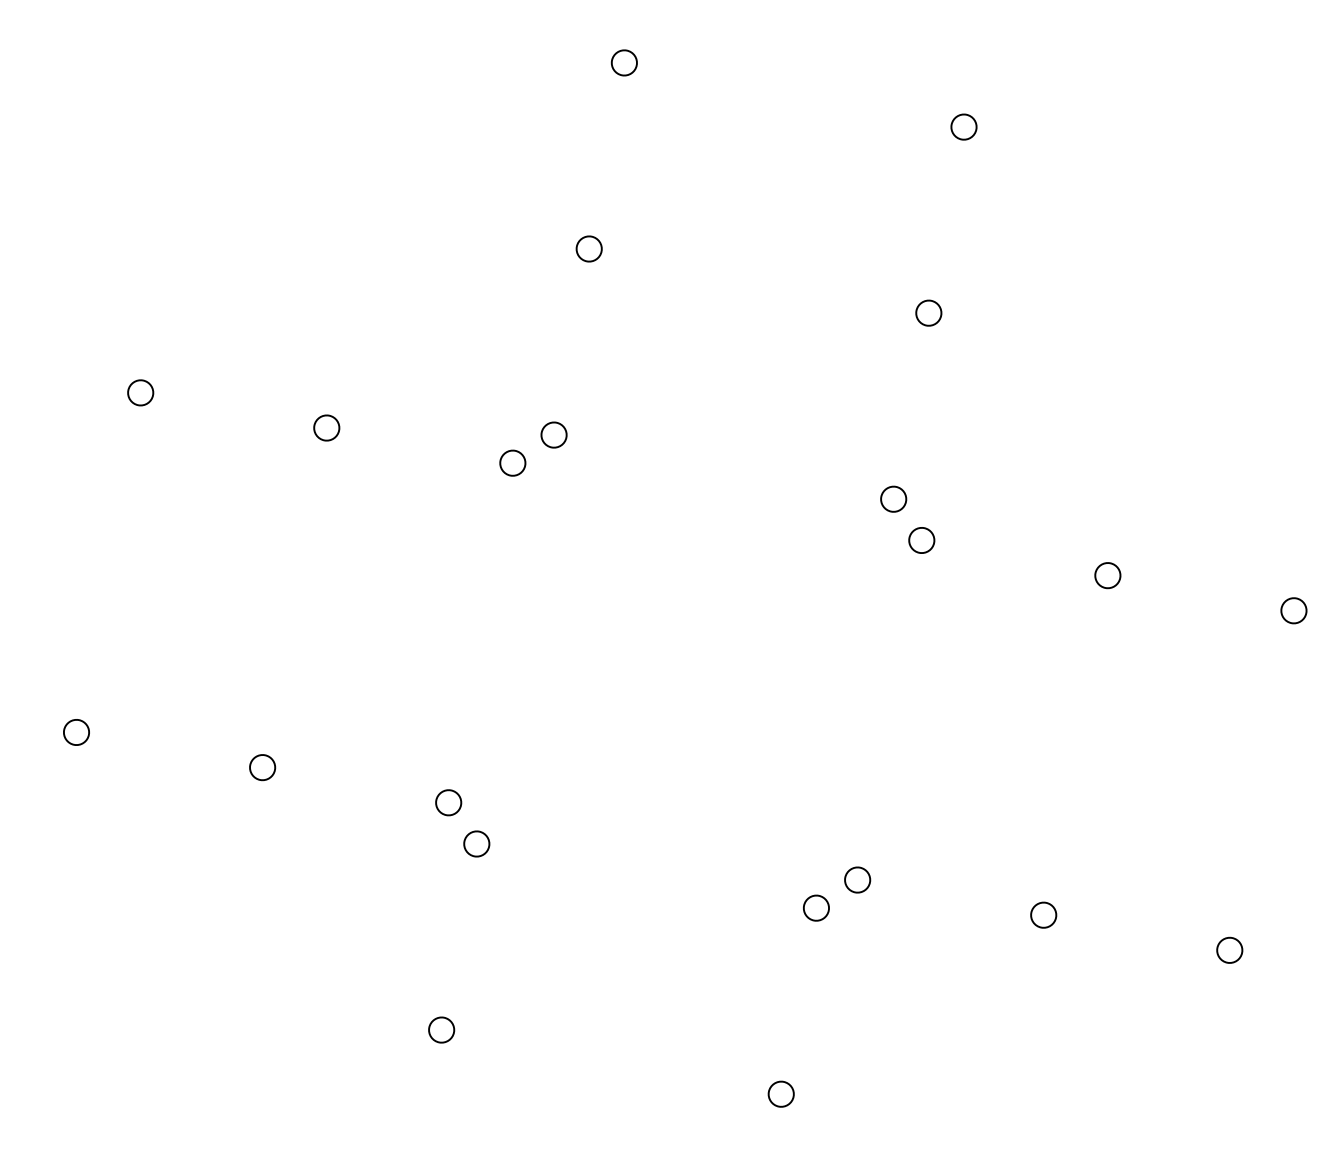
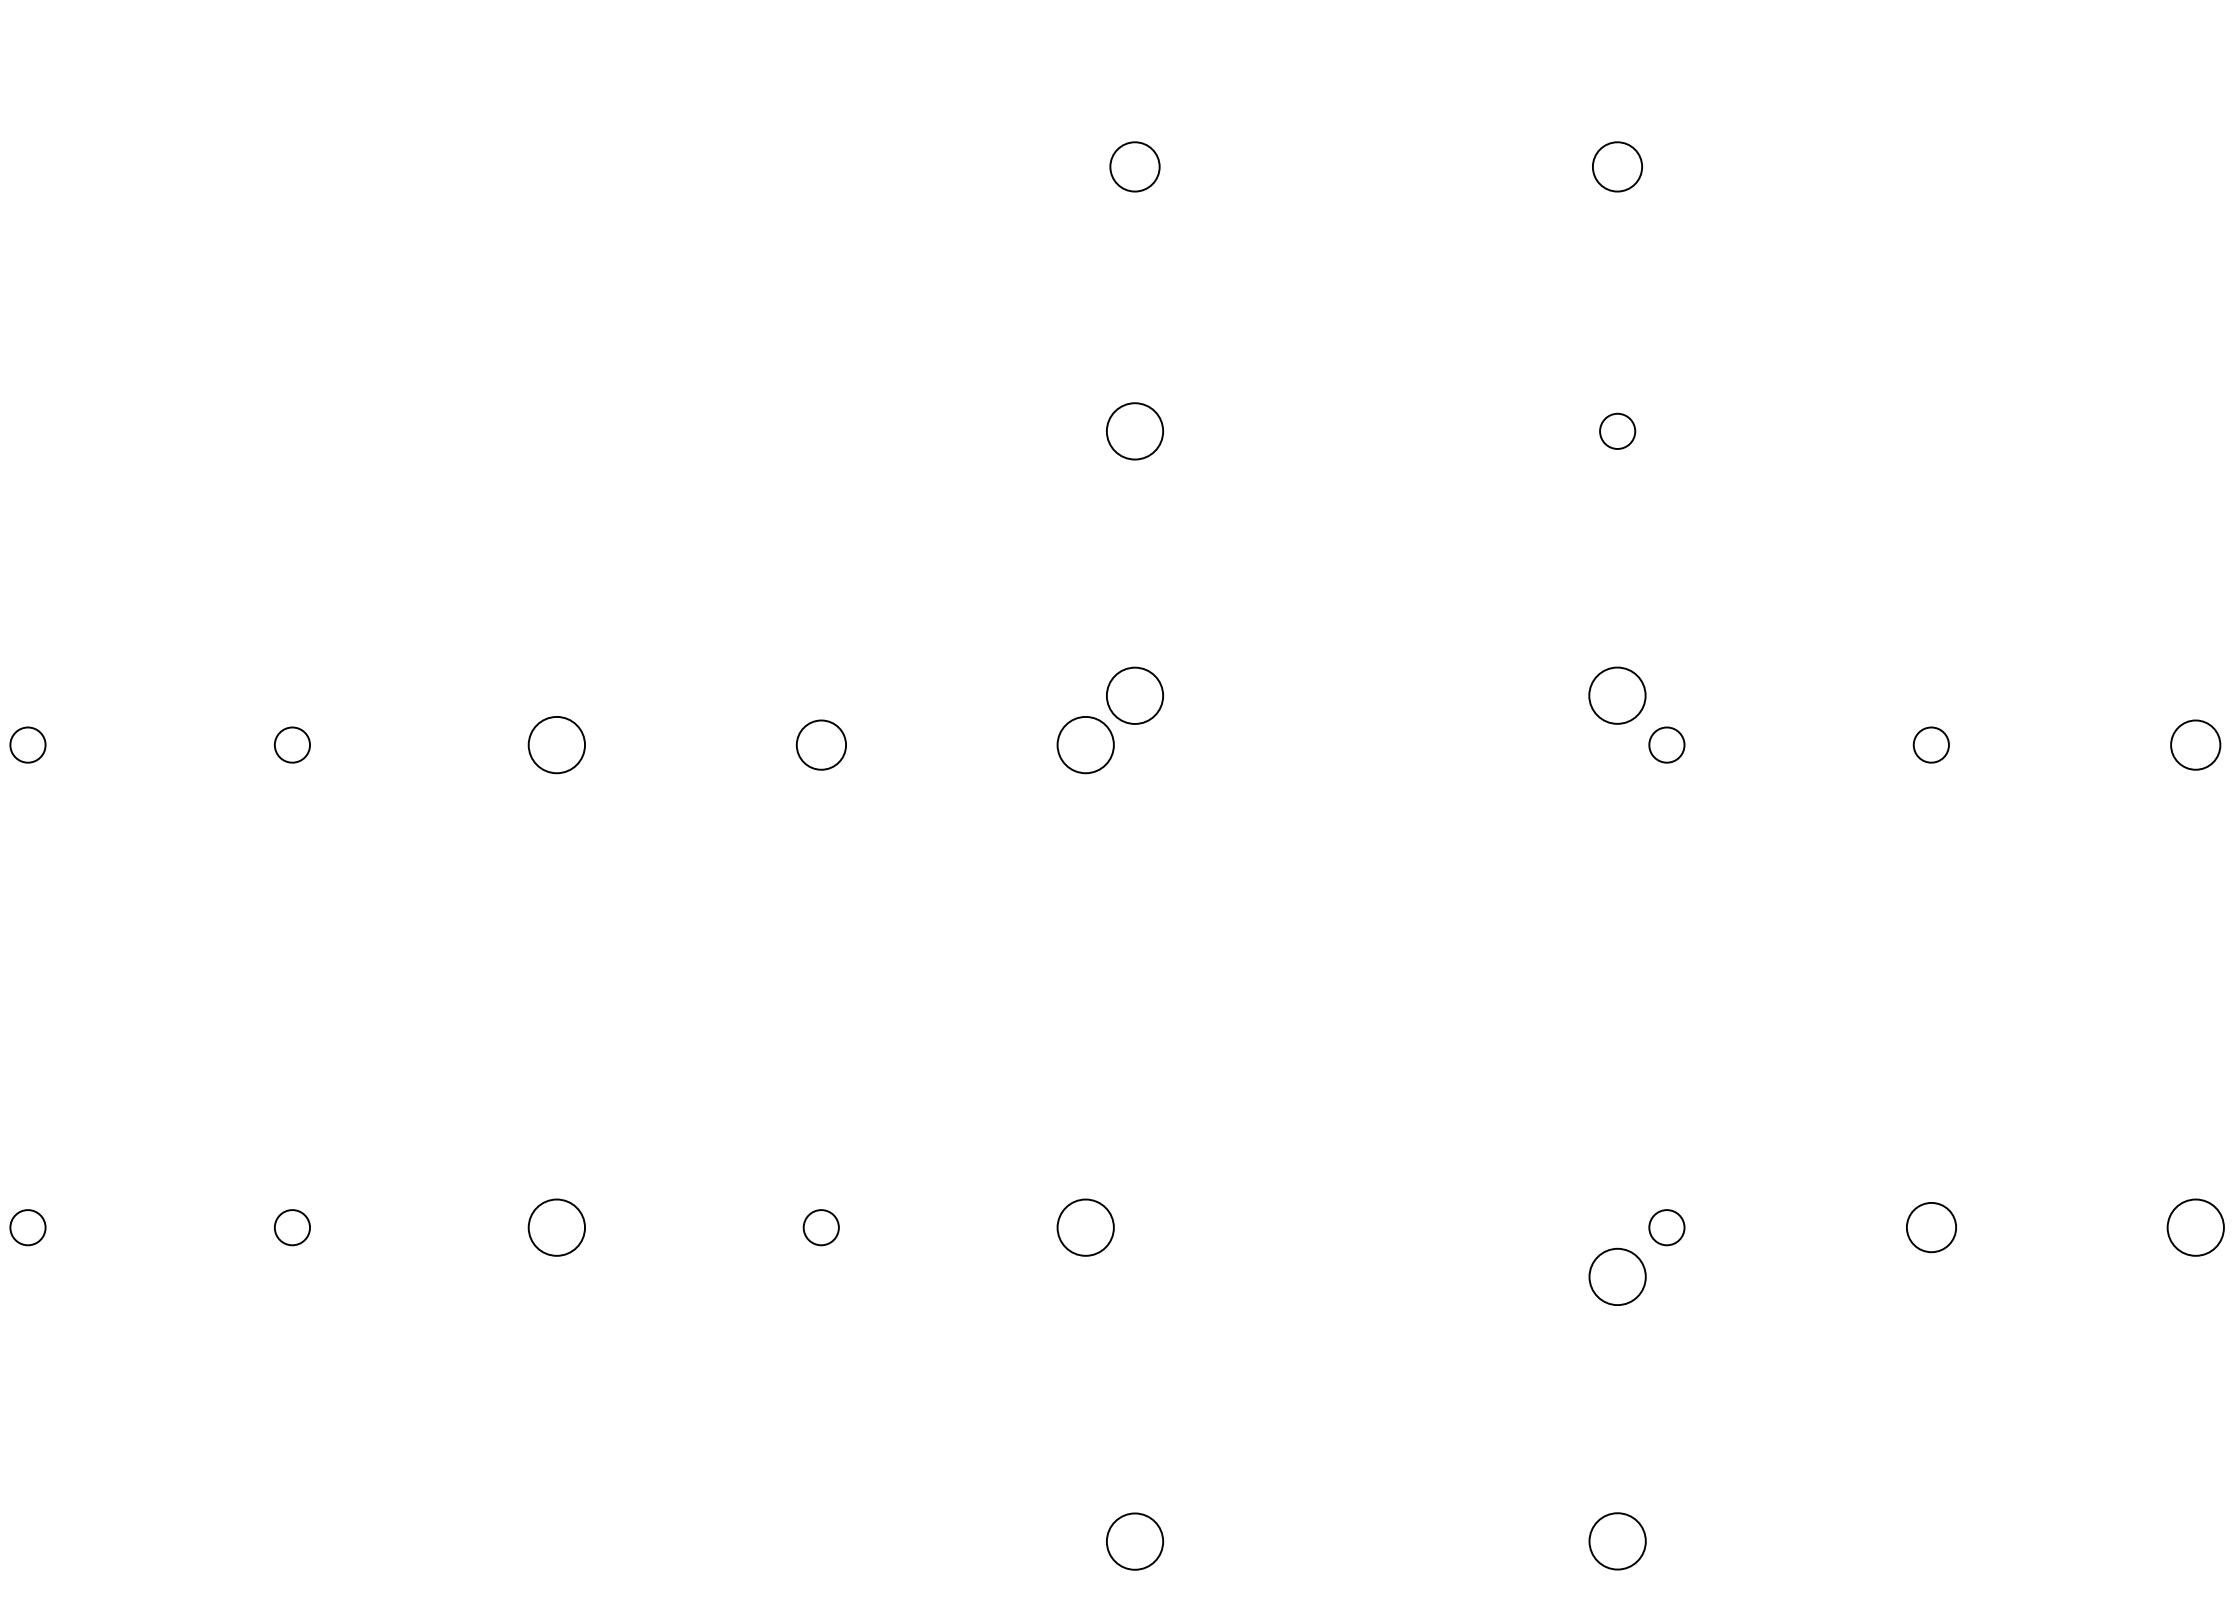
circle: (624, 62) -> (1134, 166), size x1.4
circle: (963, 126) -> (1617, 166), size x1.4
circle: (588, 248) -> (1134, 430), size x1.6
circle: (140, 392) -> (556, 744), size x1.6
circle: (326, 427) -> (820, 744), size x1.4
circle: (553, 434) -> (1134, 695), size x1.6
circle: (512, 462) -> (1085, 744), size x1.6
circle: (893, 499) -> (1617, 695), size x1.6
circle: (1293, 610) -> (2195, 744), size x1.4
circle: (76, 732) -> (556, 1227), size x1.6
circle: (448, 802) -> (1085, 1227), size x1.6
circle: (476, 843) -> (1134, 1276), removed
circle: (816, 907) -> (1617, 1276), size x1.6
circle: (1043, 914) -> (1930, 1227), size x1.4
circle: (1229, 950) -> (2195, 1227), size x1.6
circle: (441, 1029) -> (1134, 1540), size x1.6
circle: (781, 1093) -> (1617, 1540), size x1.6

